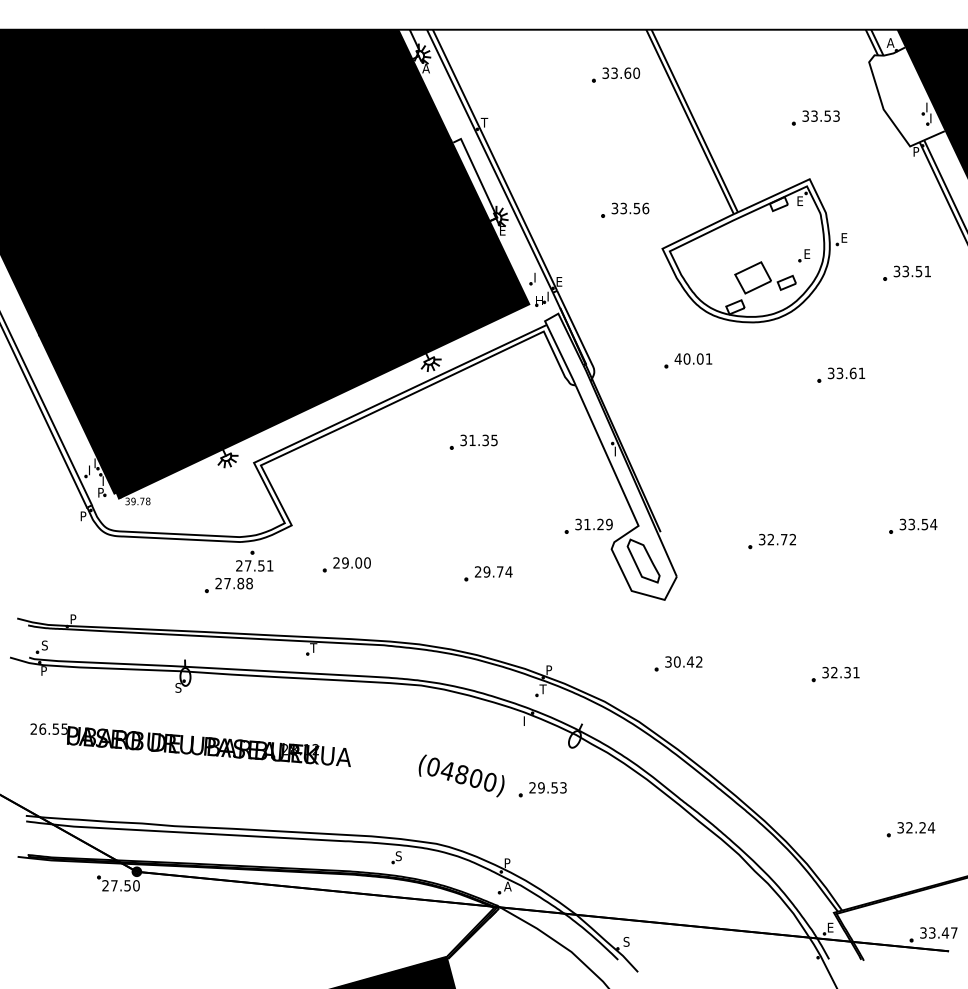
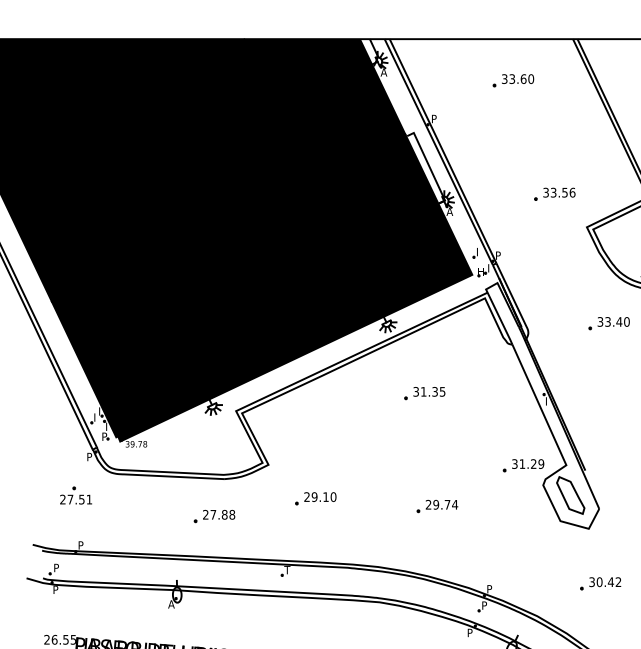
part: (616, 74) -> (513, 80), moved
text: (484, 122) -> (434, 118), T -> P
text: (502, 230) -> (449, 211), E -> A
text: (559, 281) -> (498, 255), E -> P
text: (693, 358) -> (613, 321), 40.01 -> 33.40
part: (254, 560) -> (75, 494), moved
text: (358, 562) -> (325, 496), 29.00 -> 29.10
text: (44, 645) -> (56, 567), S -> P
text: (178, 687) -> (171, 604), S -> A
text: (542, 689) -> (483, 605), T -> P
text: (527, 719) -> (470, 631), I -> P

